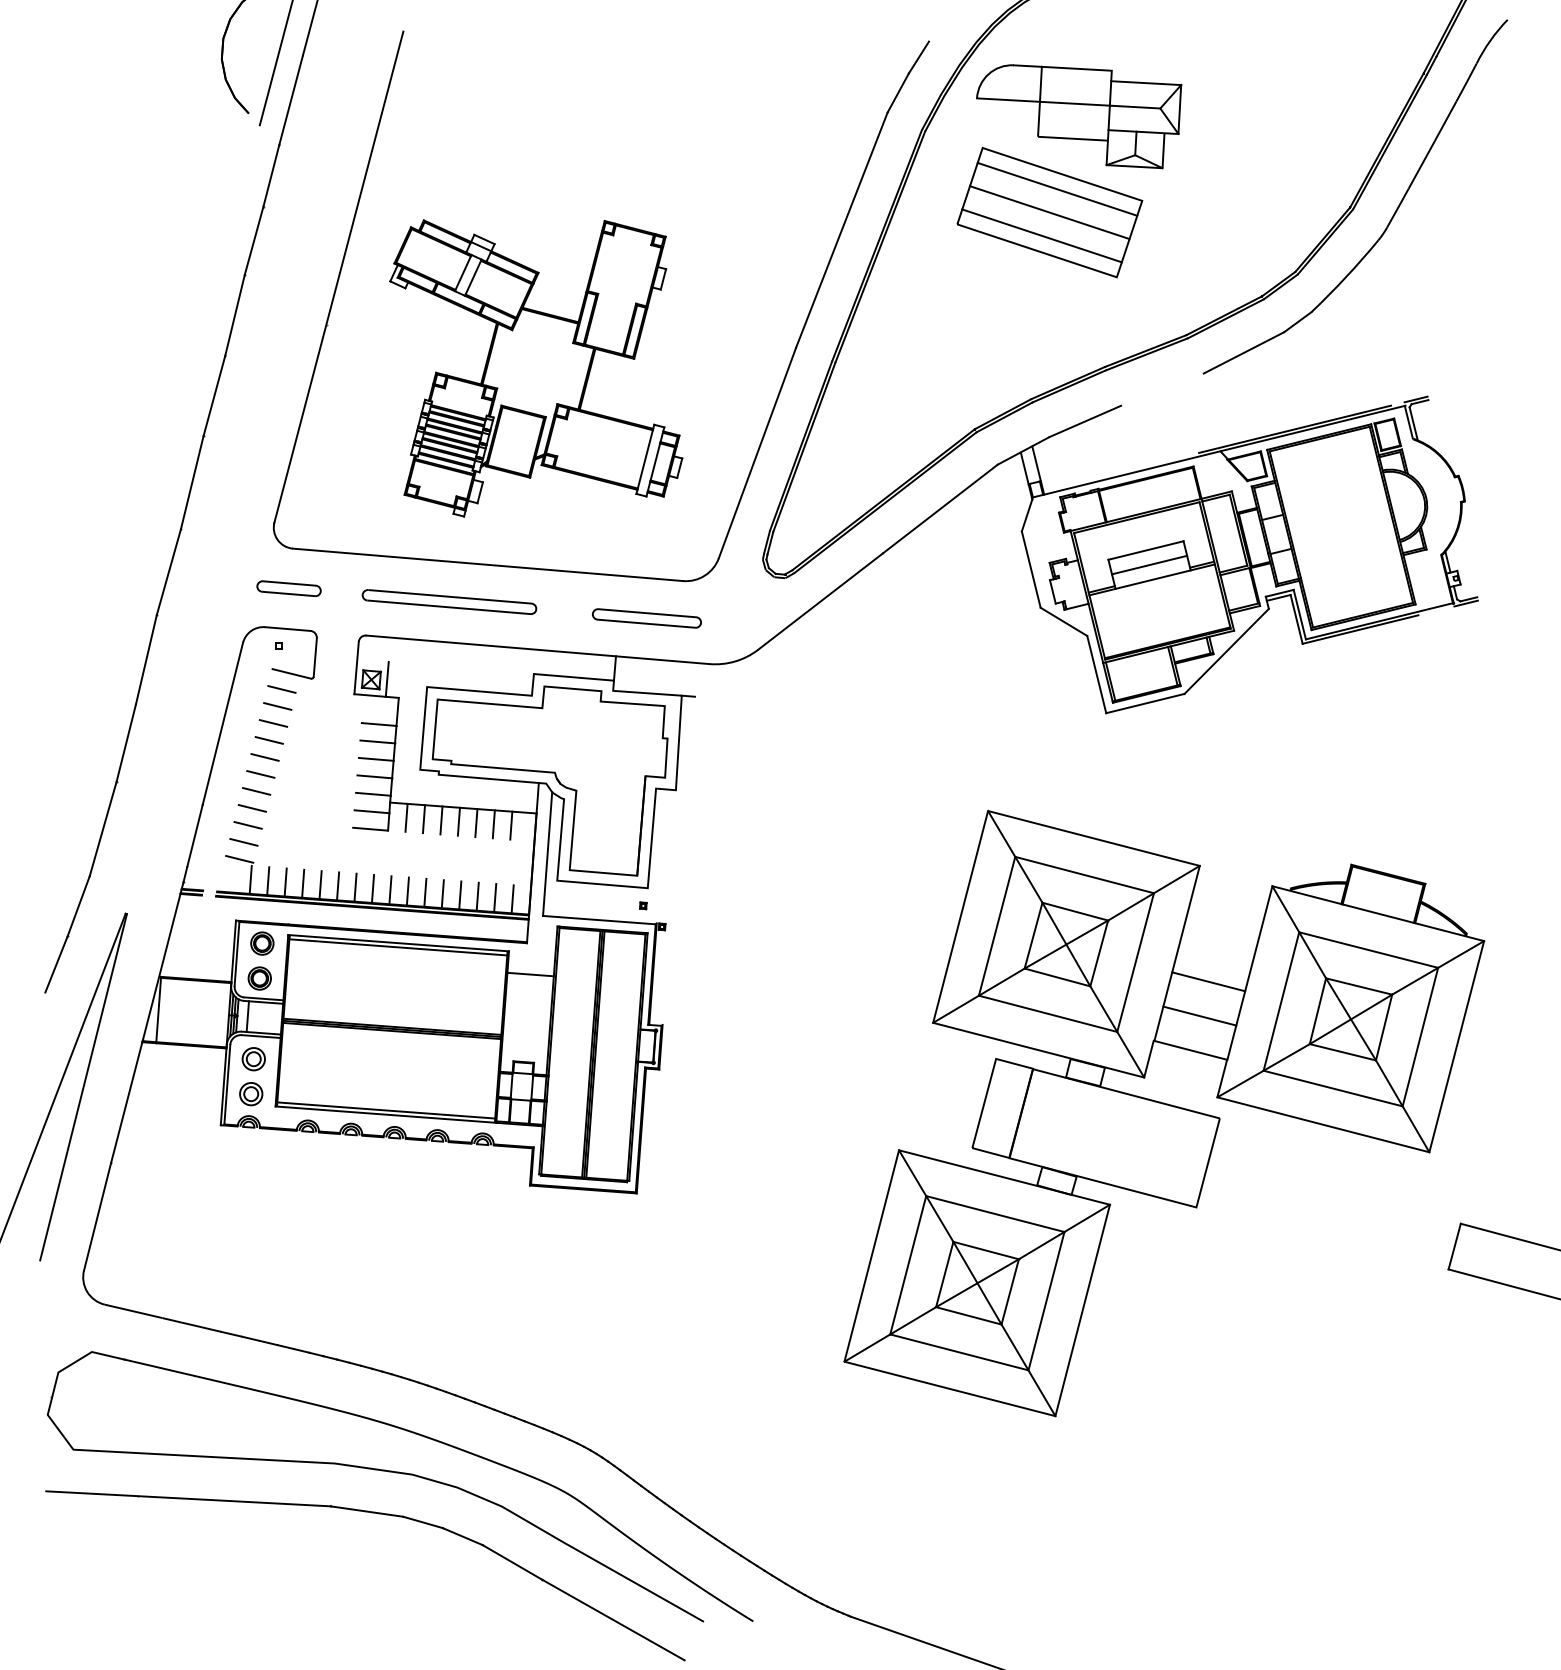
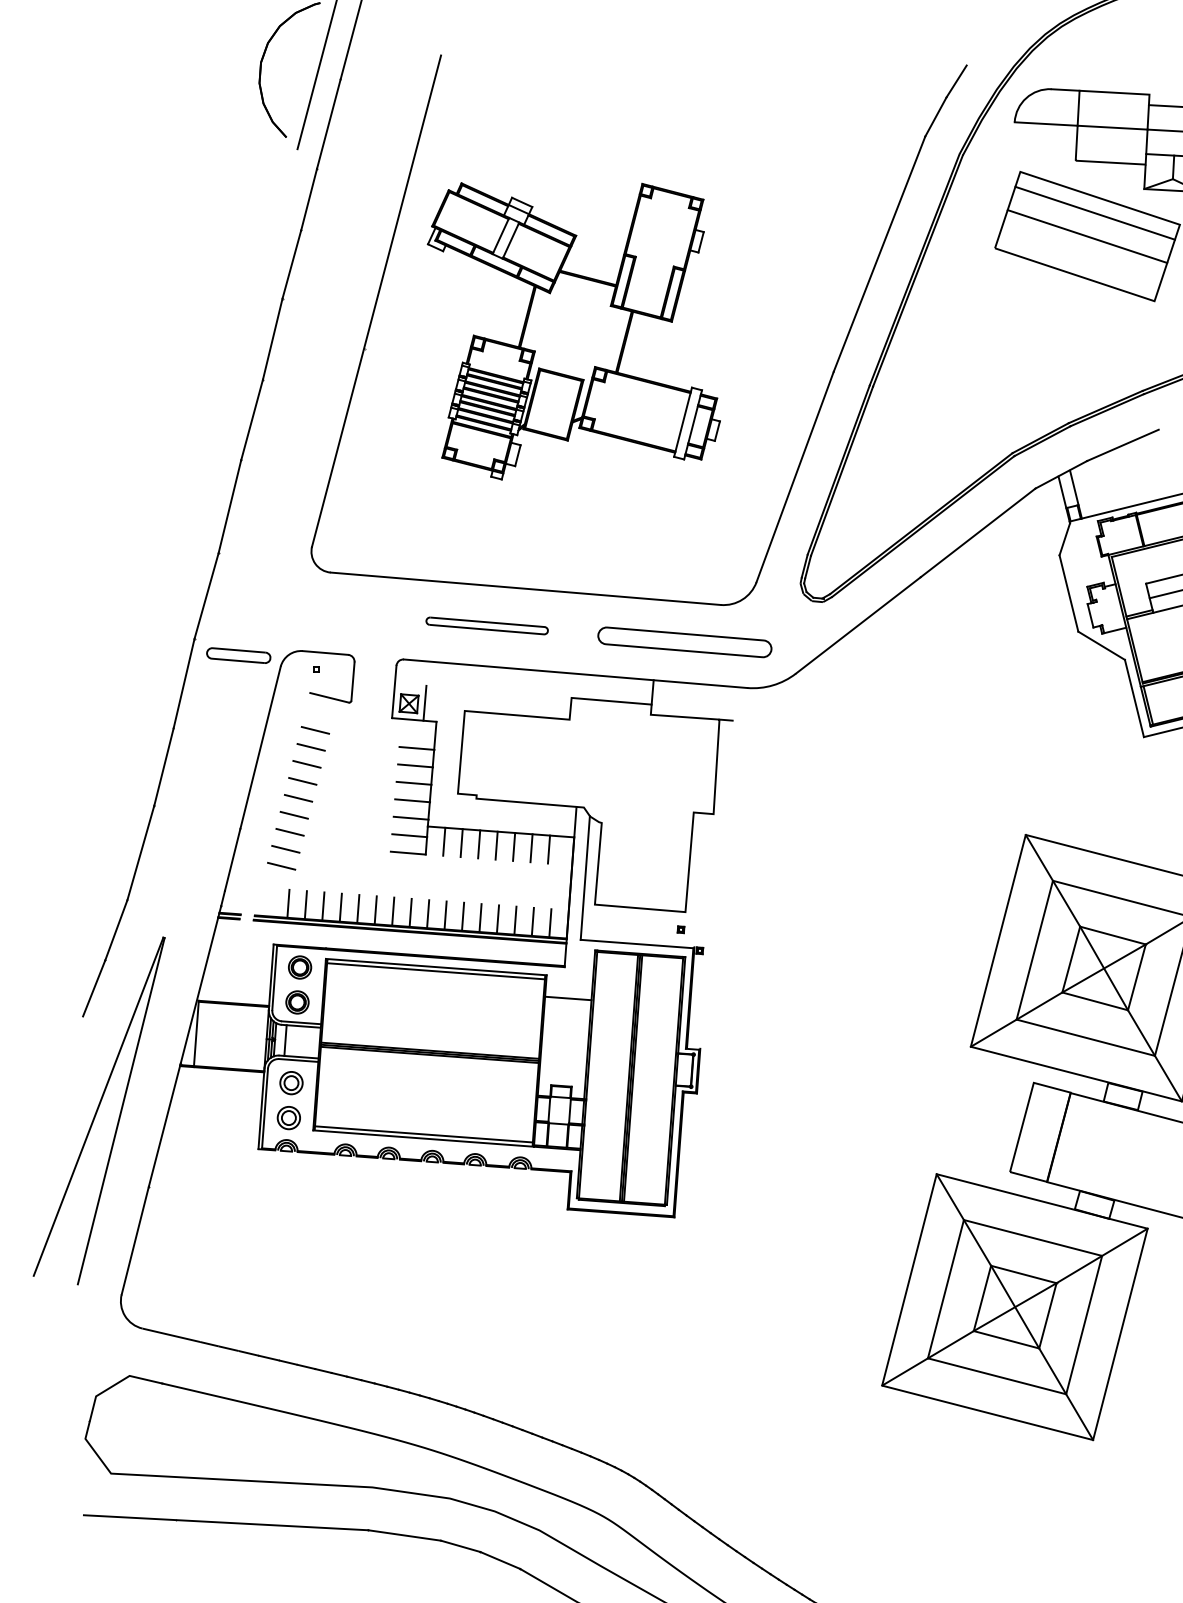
line: (1041, 235) -> (1079, 259), removed
part: (536, 368) -> (574, 331), moved
part: (288, 588) -> (238, 655), moved
part: (449, 601) -> (487, 625), size x0.7
part: (646, 618) -> (684, 642), size x1.6
line: (281, 689) -> (319, 713), removed
part: (555, 778) -> (593, 802), removed
line: (239, 858) -> (277, 882), removed

